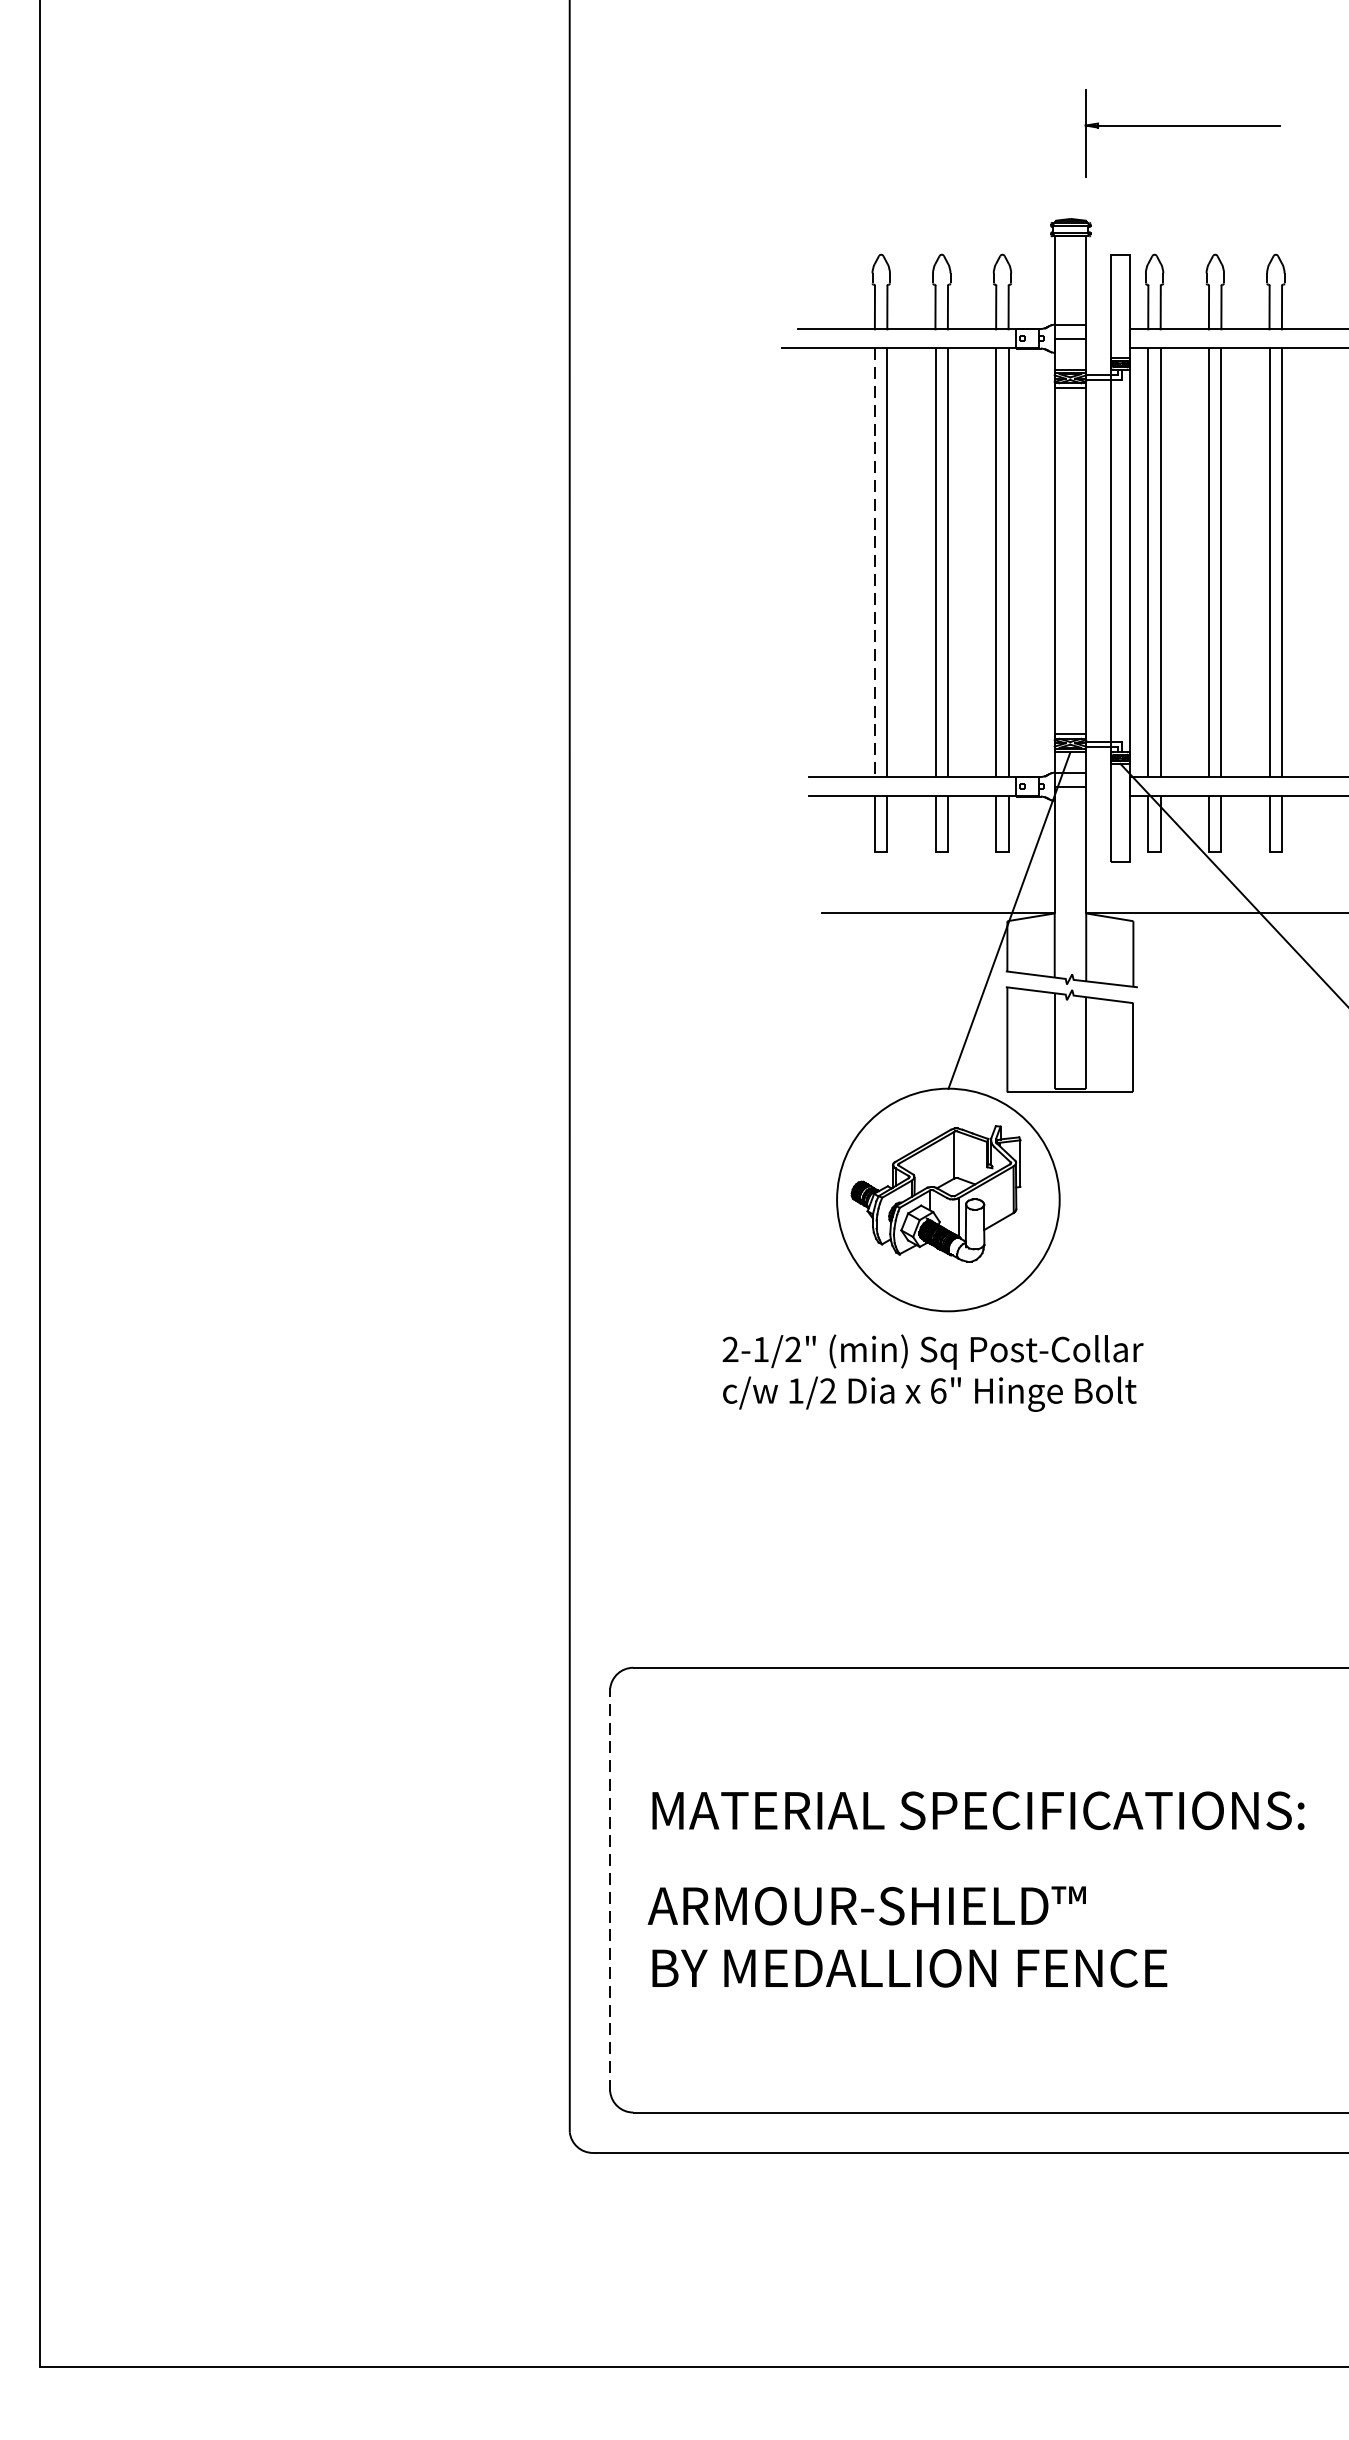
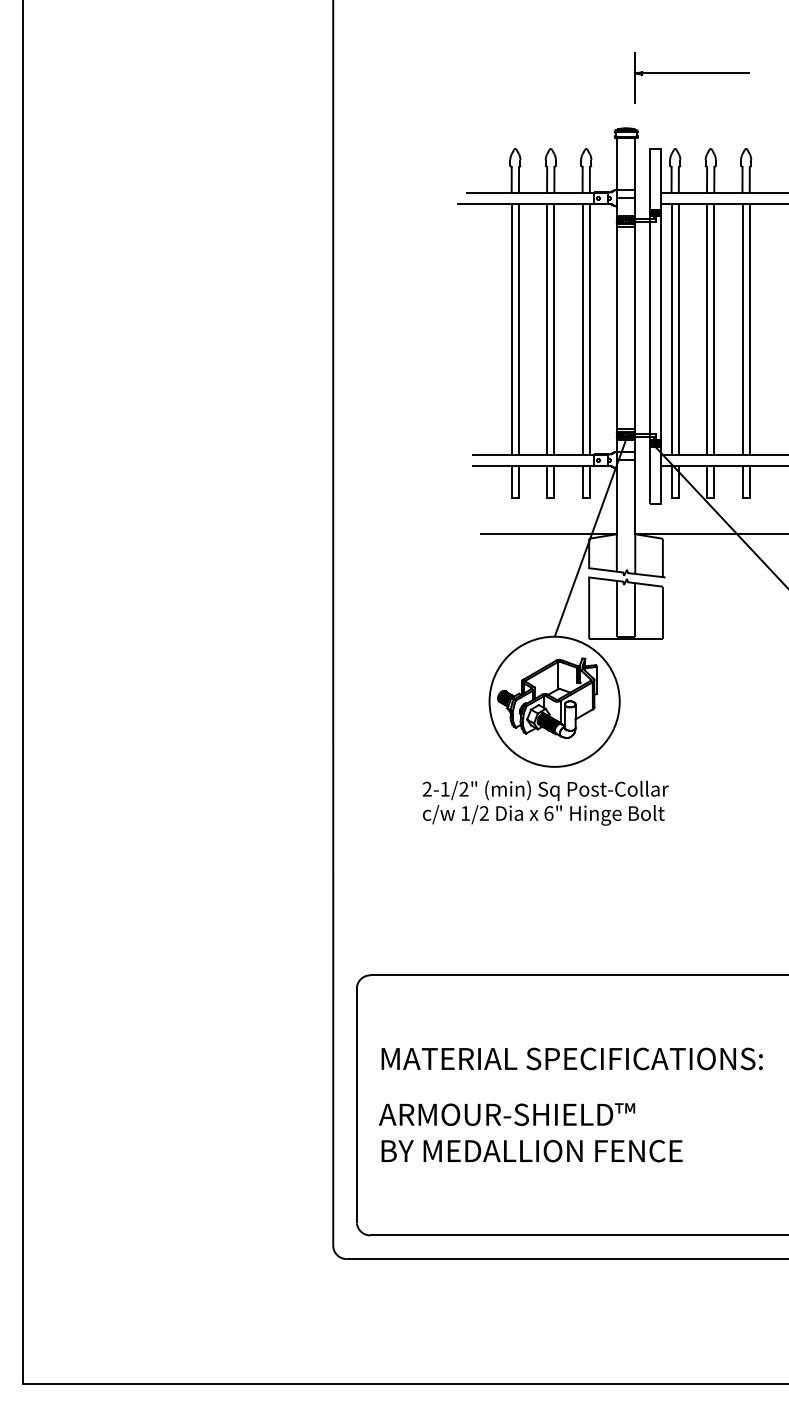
line: (874, 563) -> (511, 329), dashed -> solid
line: (609, 1890) -> (356, 1105), dashed -> solid

